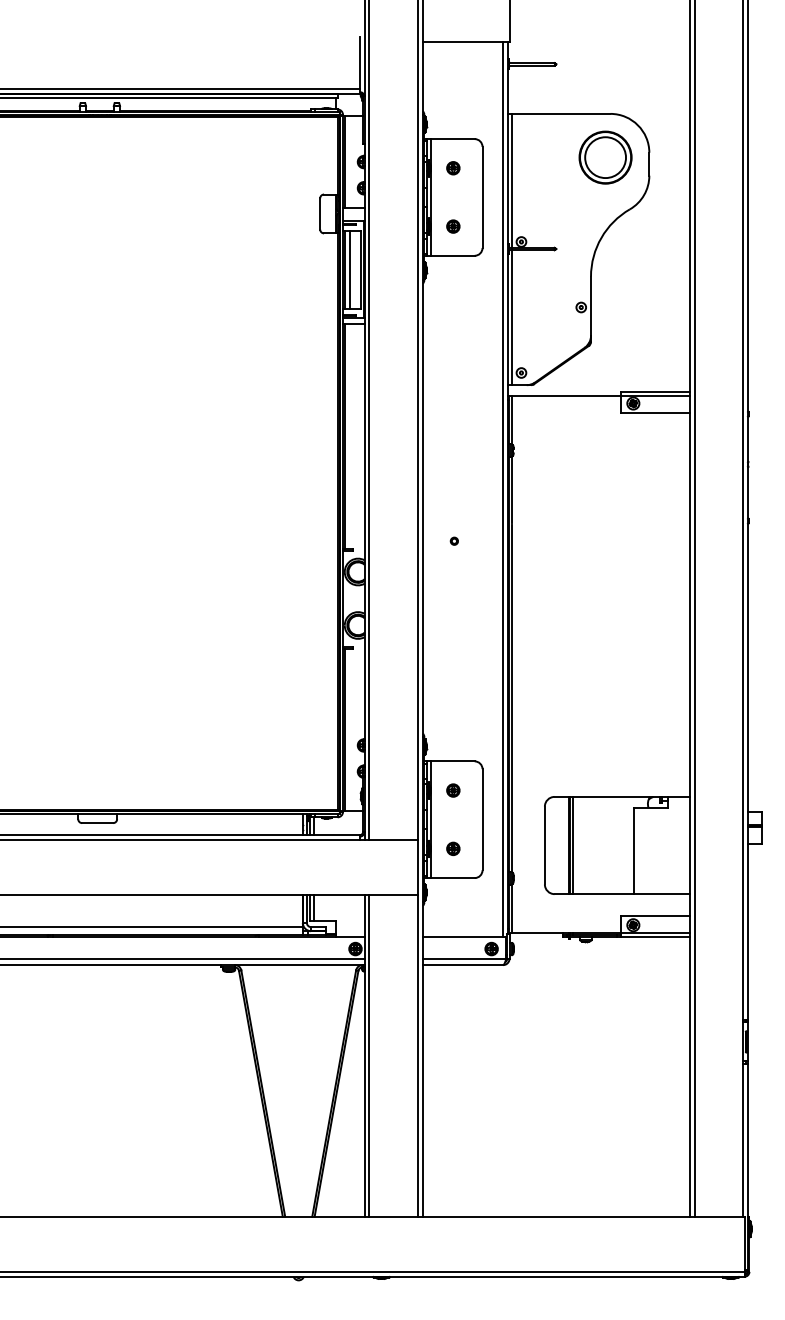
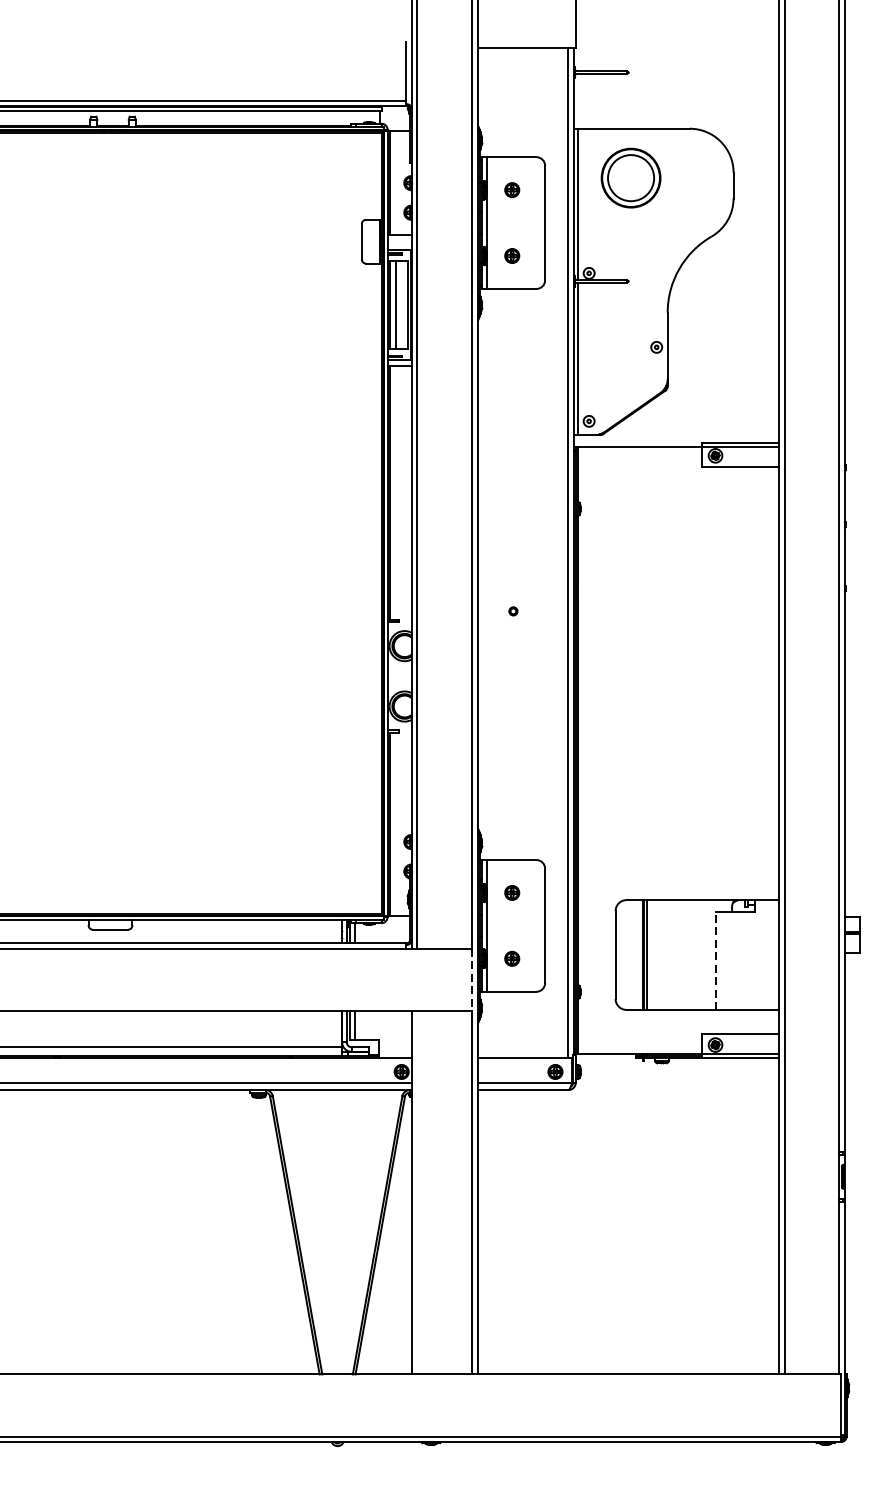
part: (605, 157) -> (630, 177), moved
line: (634, 850) -> (716, 960), solid -> dashed
line: (418, 868) -> (472, 980), solid -> dashed
line: (369, 1055) -> (417, 1192), removed

